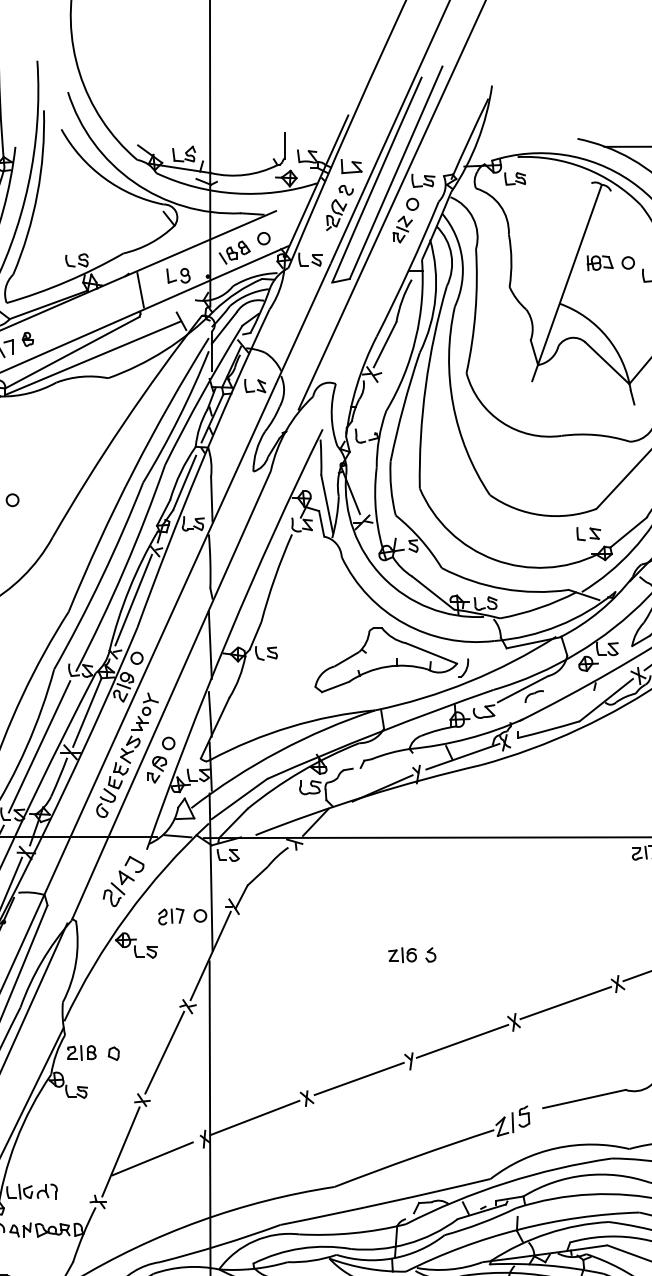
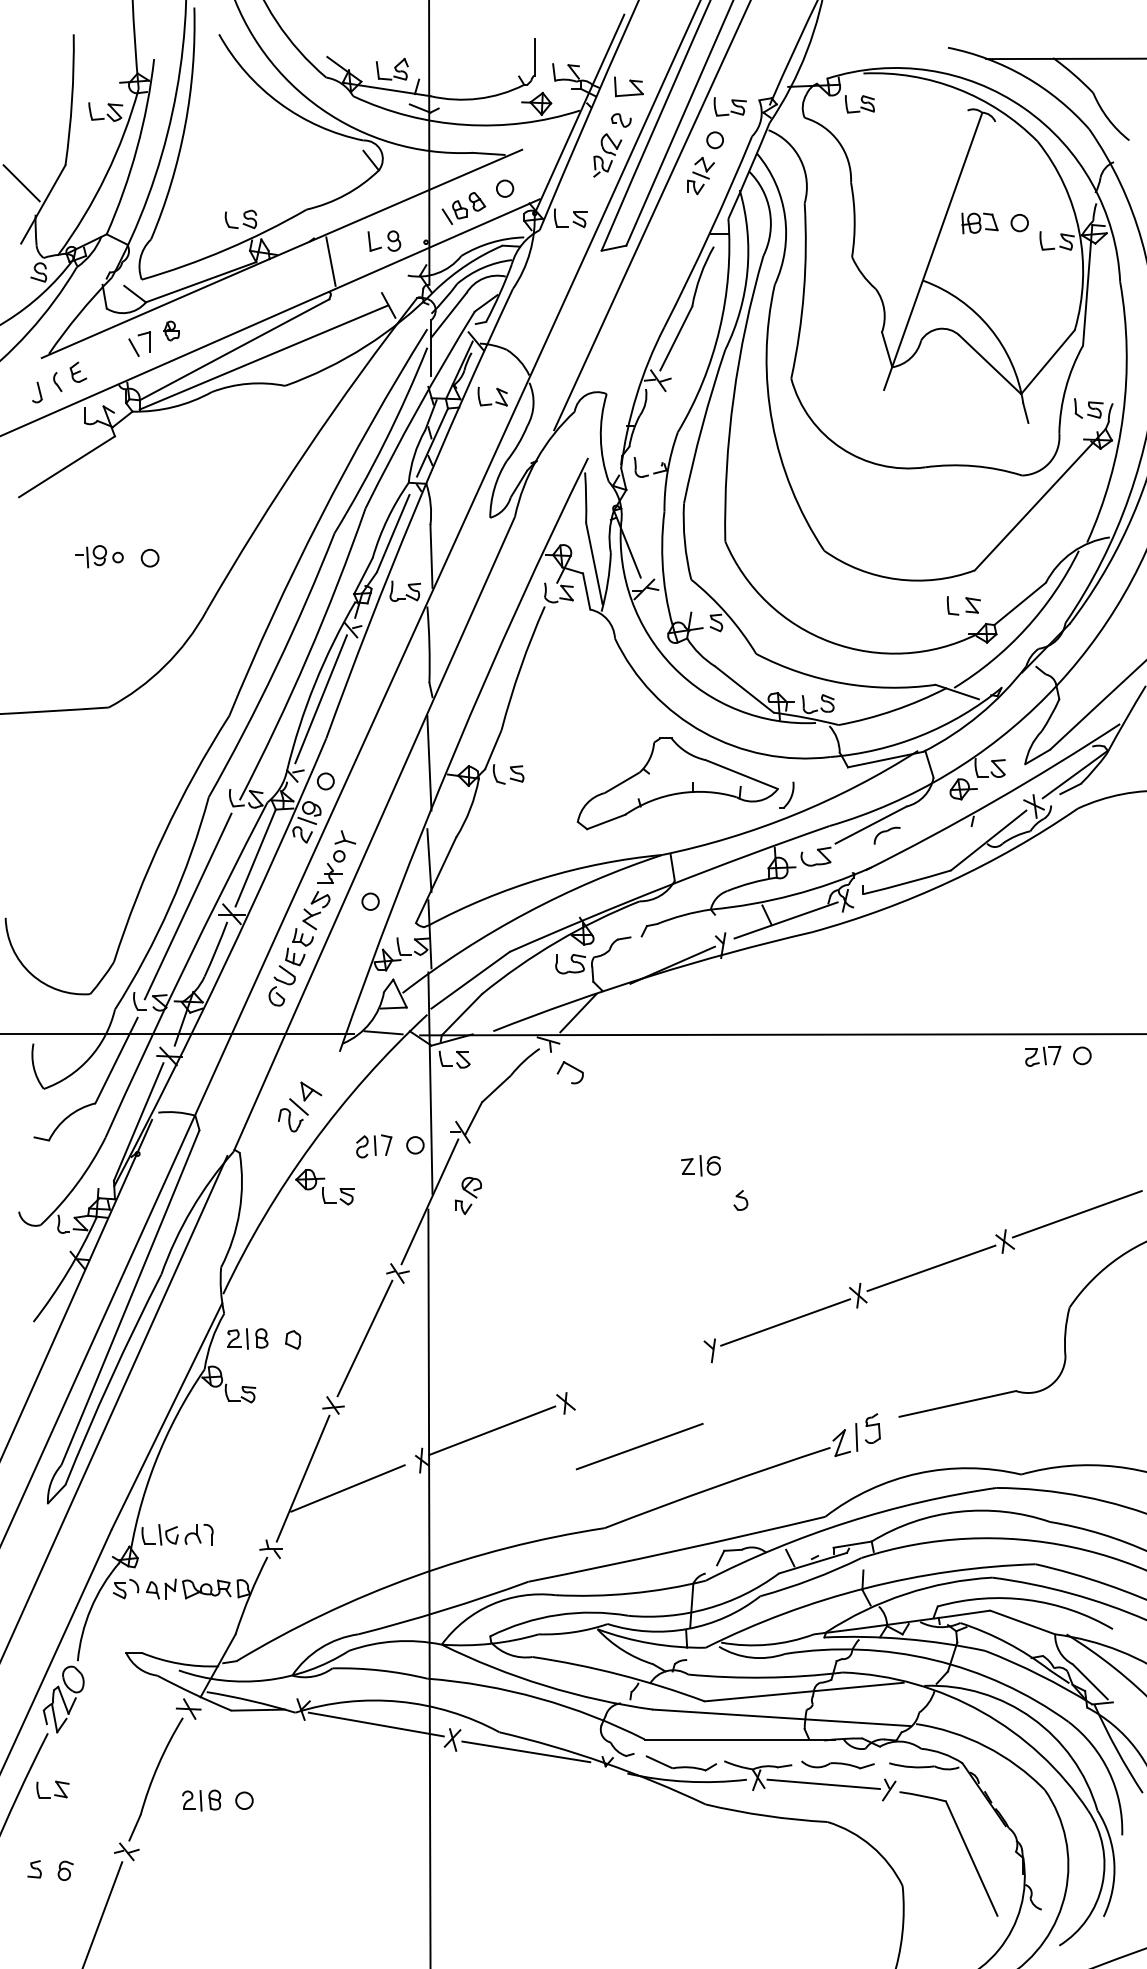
part: (157, 769) -> (468, 1195), moved
part: (133, 864) -> (569, 1072), moved
part: (402, 954) -> (700, 1165), moved
line: (359, 1078) -> (639, 1446), moved

